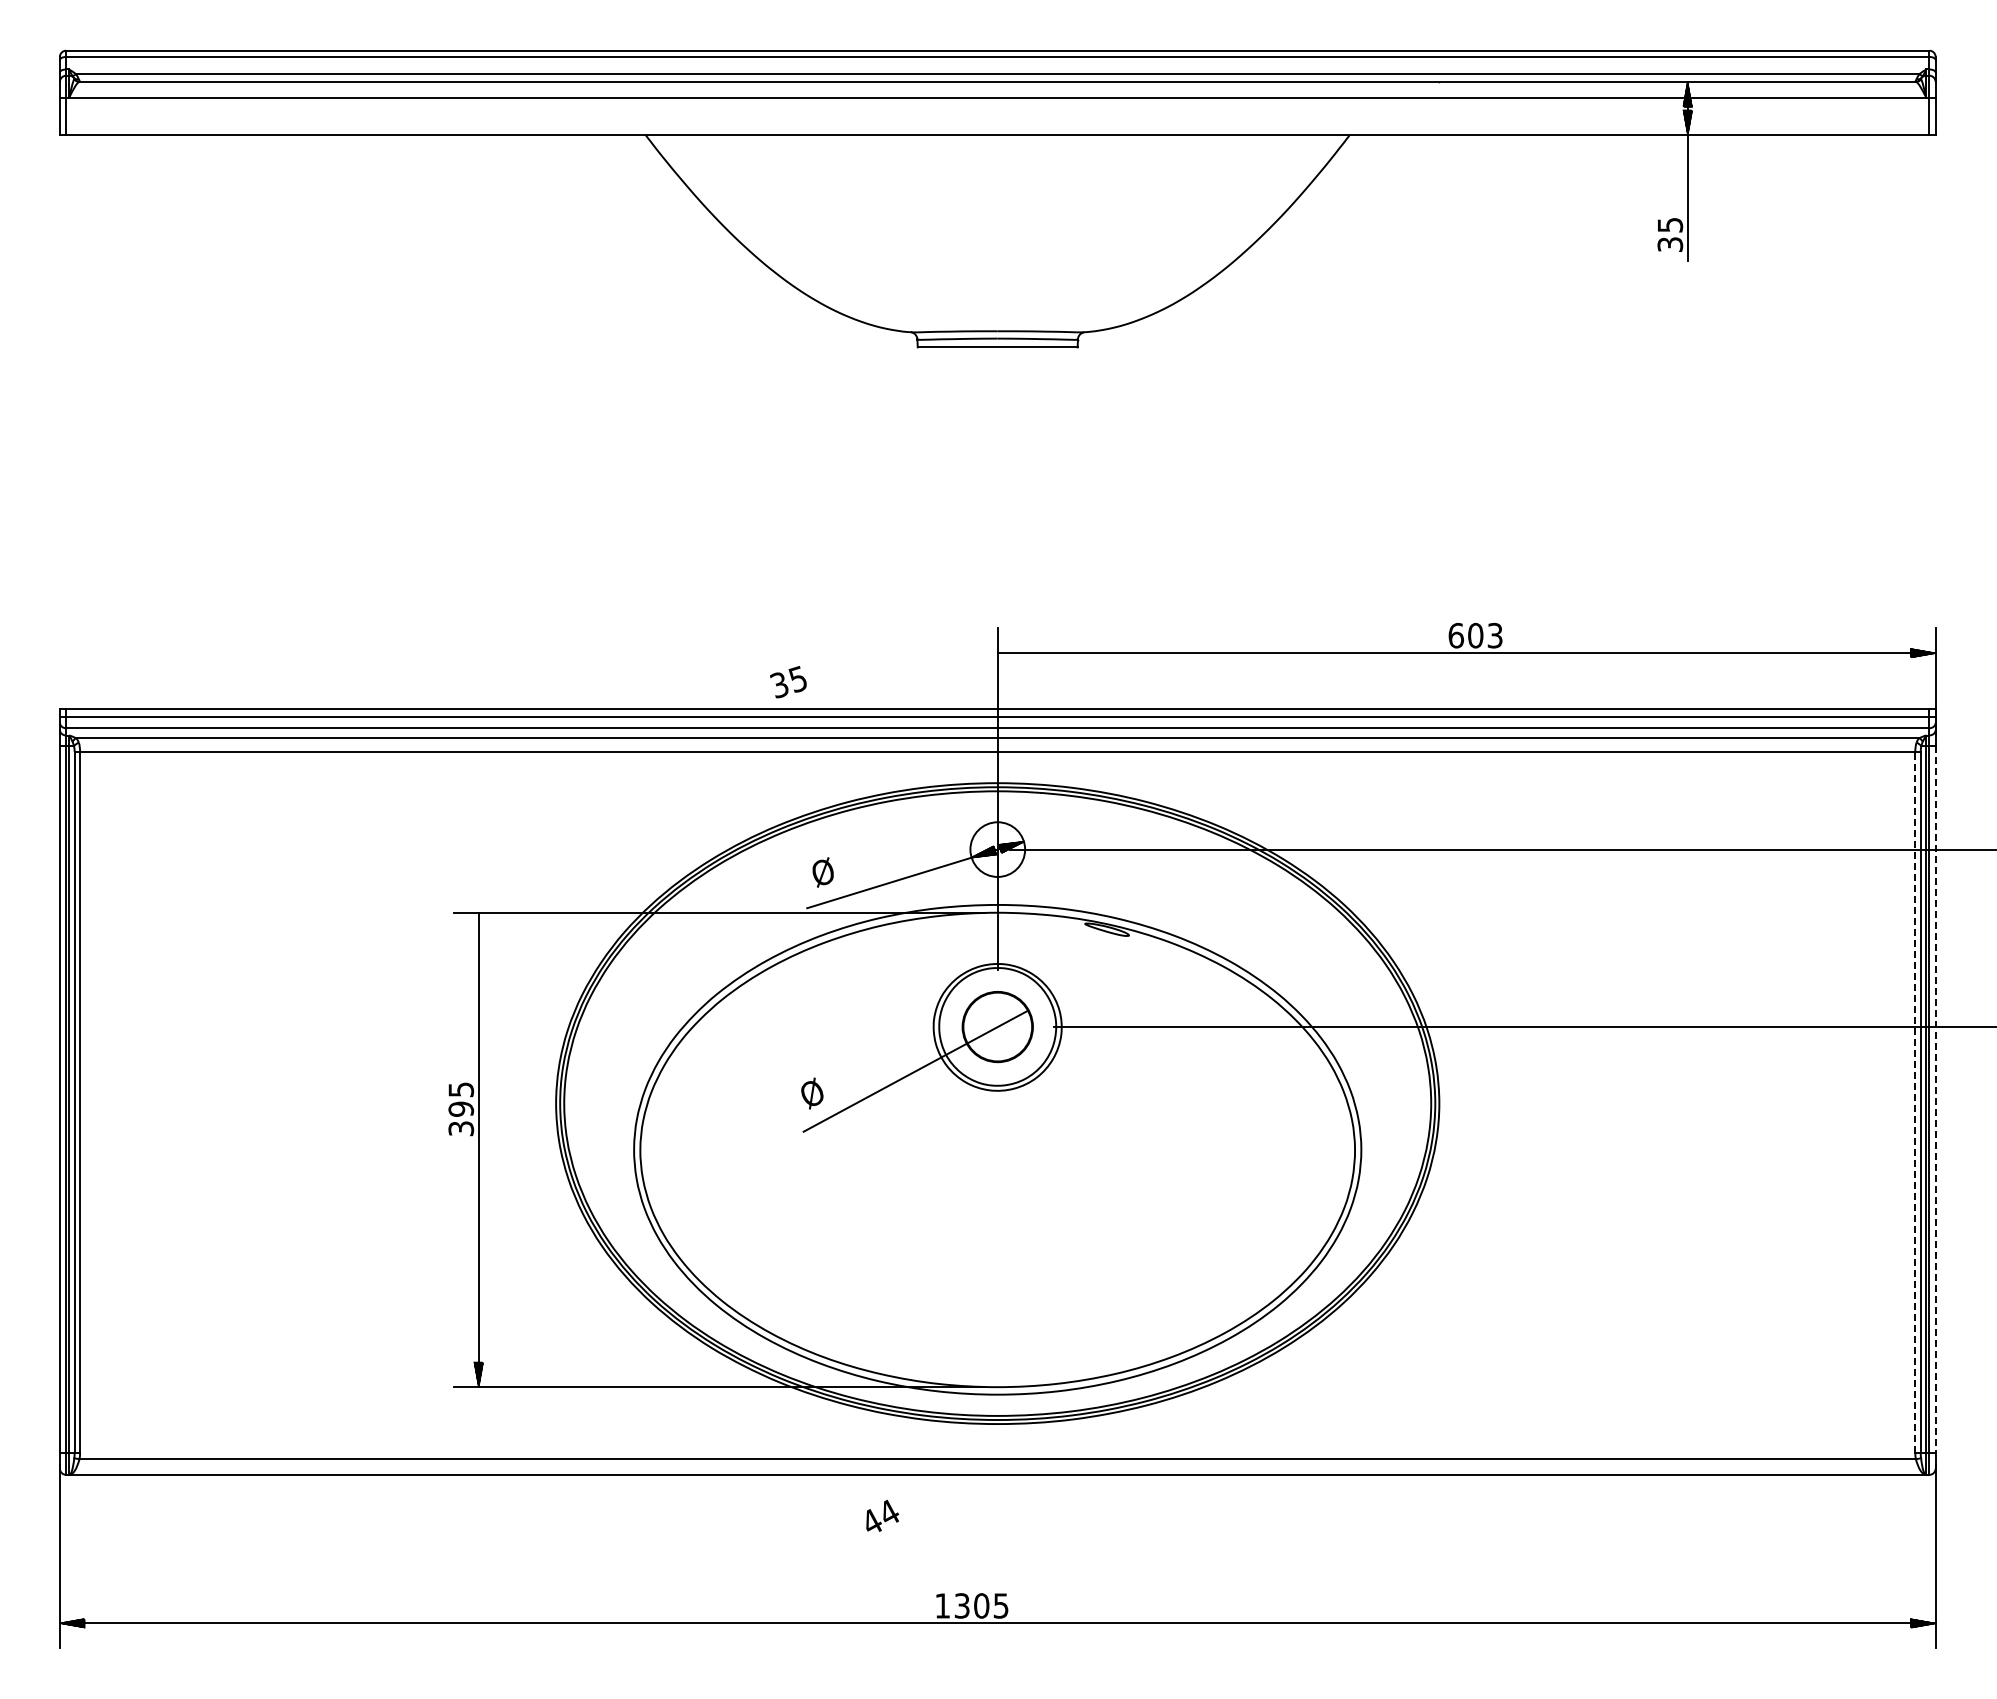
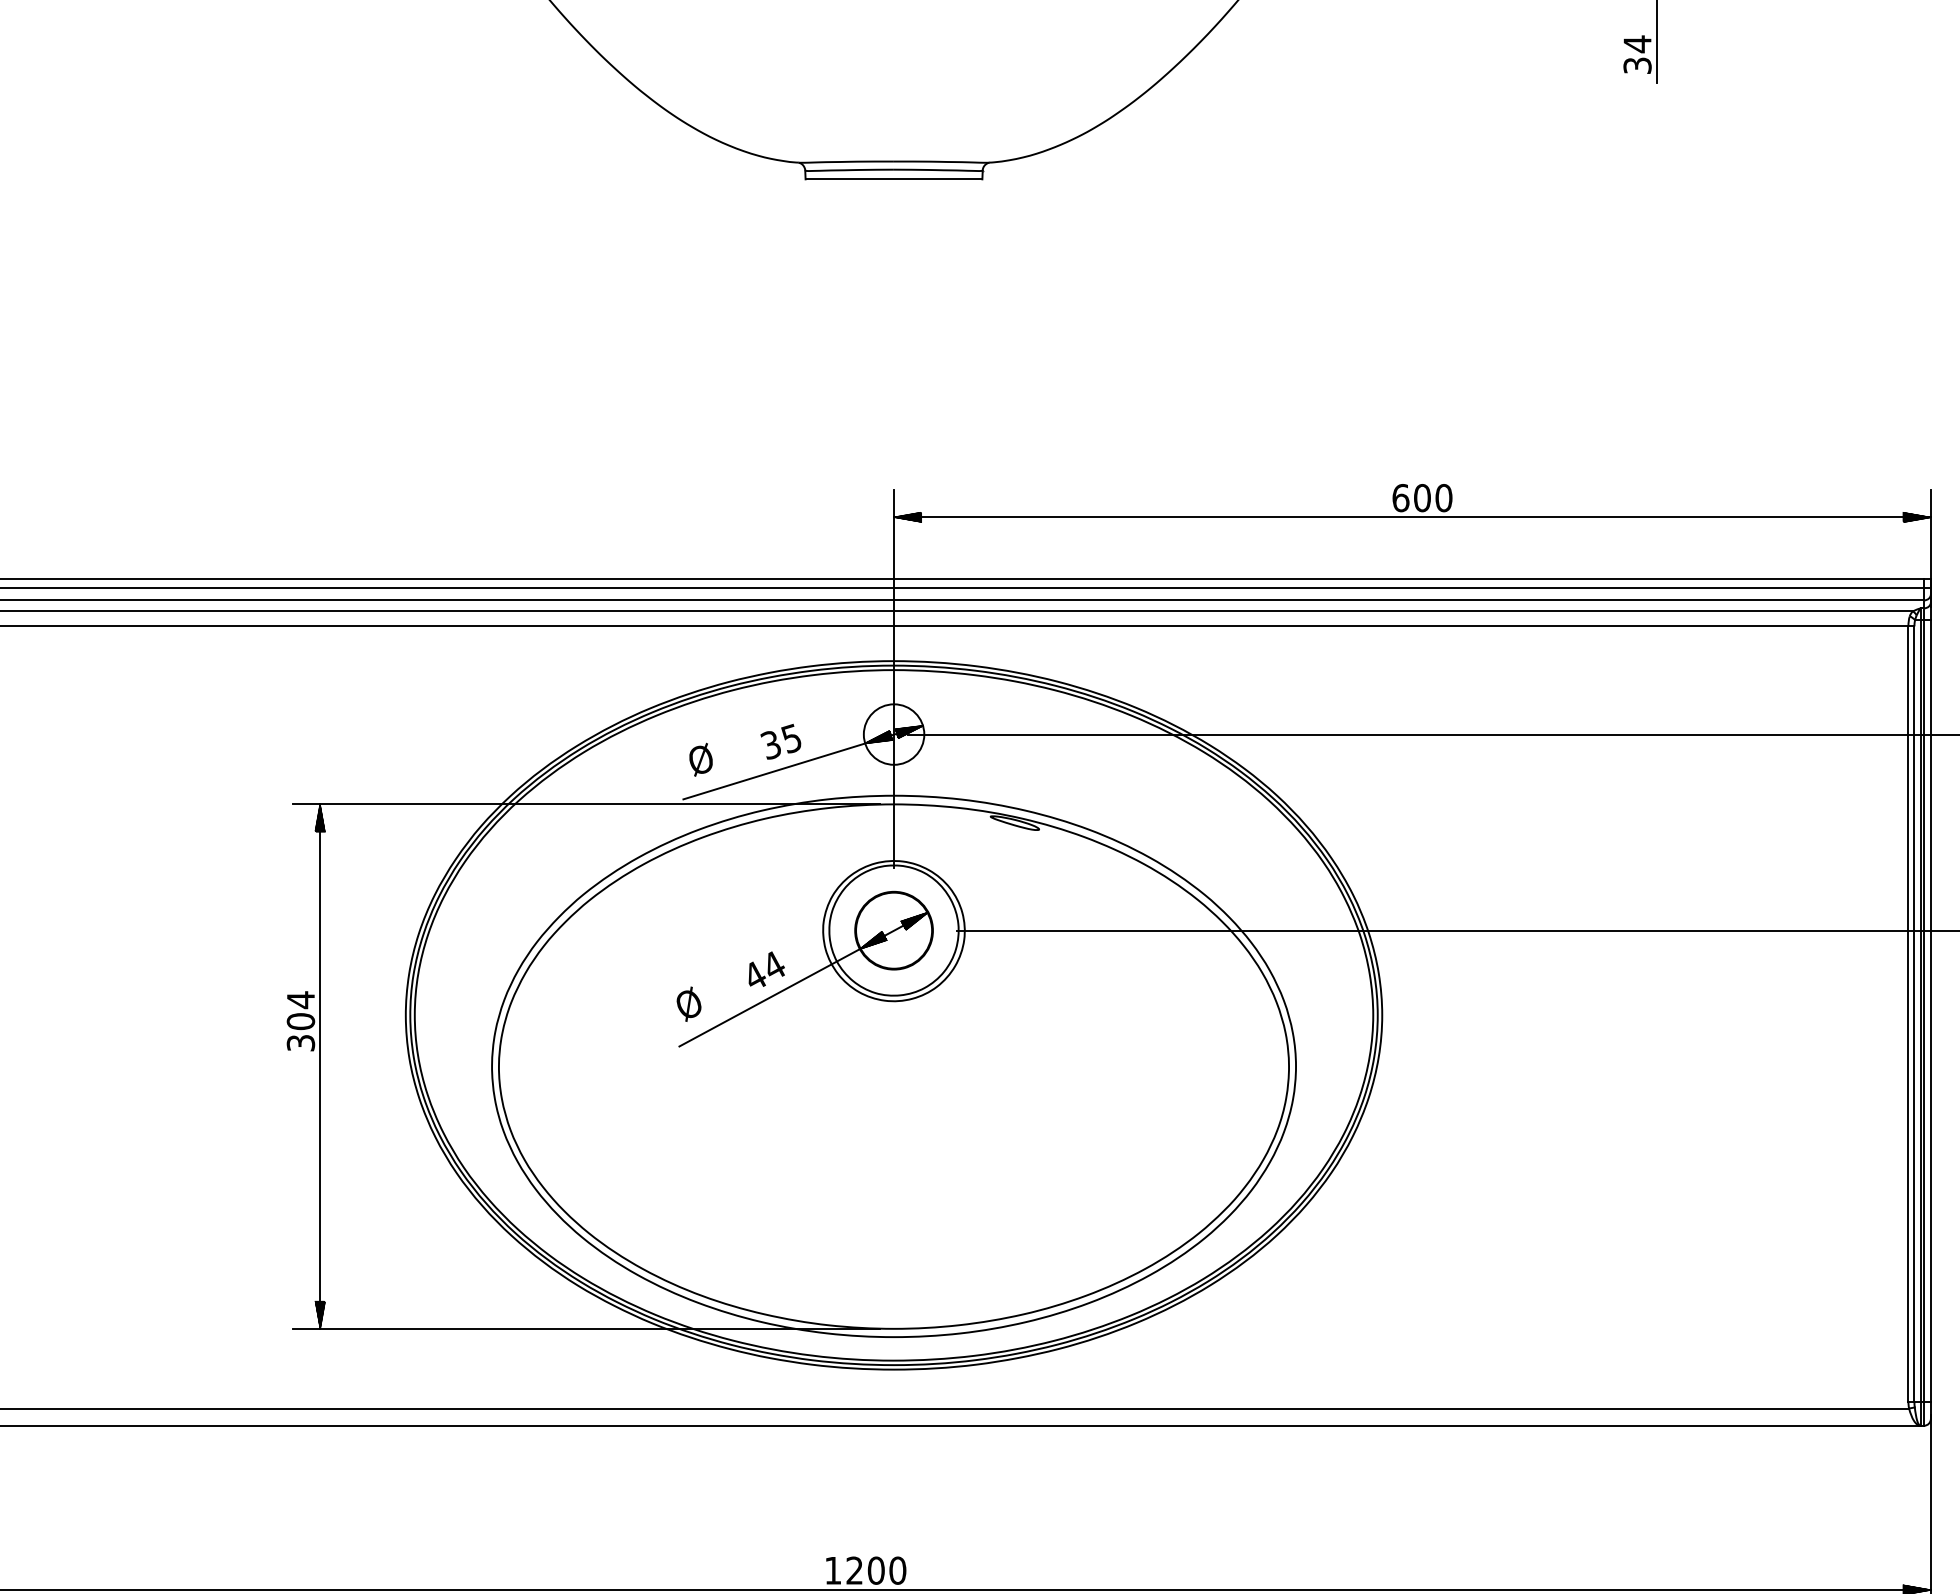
text: (1670, 225) -> (1637, 44), 35 -> 34
text: (1494, 635) -> (1443, 497), 603 -> 600
hatch: (1009, 652) -> (907, 516), added
text: (788, 682) -> (781, 742), moved
hatch: (478, 924) -> (320, 817), added
hatch: (1015, 1018) -> (913, 921), added
hatch: (979, 1035) -> (873, 940), added
text: (461, 1098) -> (301, 1009), 395 -> 304
line: (1935, 1100) -> (1930, 1011), dashed -> solid
line: (1915, 1102) -> (1908, 1014), dashed -> solid
text: (882, 1515) -> (766, 968), moved
text: (981, 1605) -> (876, 1570), 1305 -> 1200

